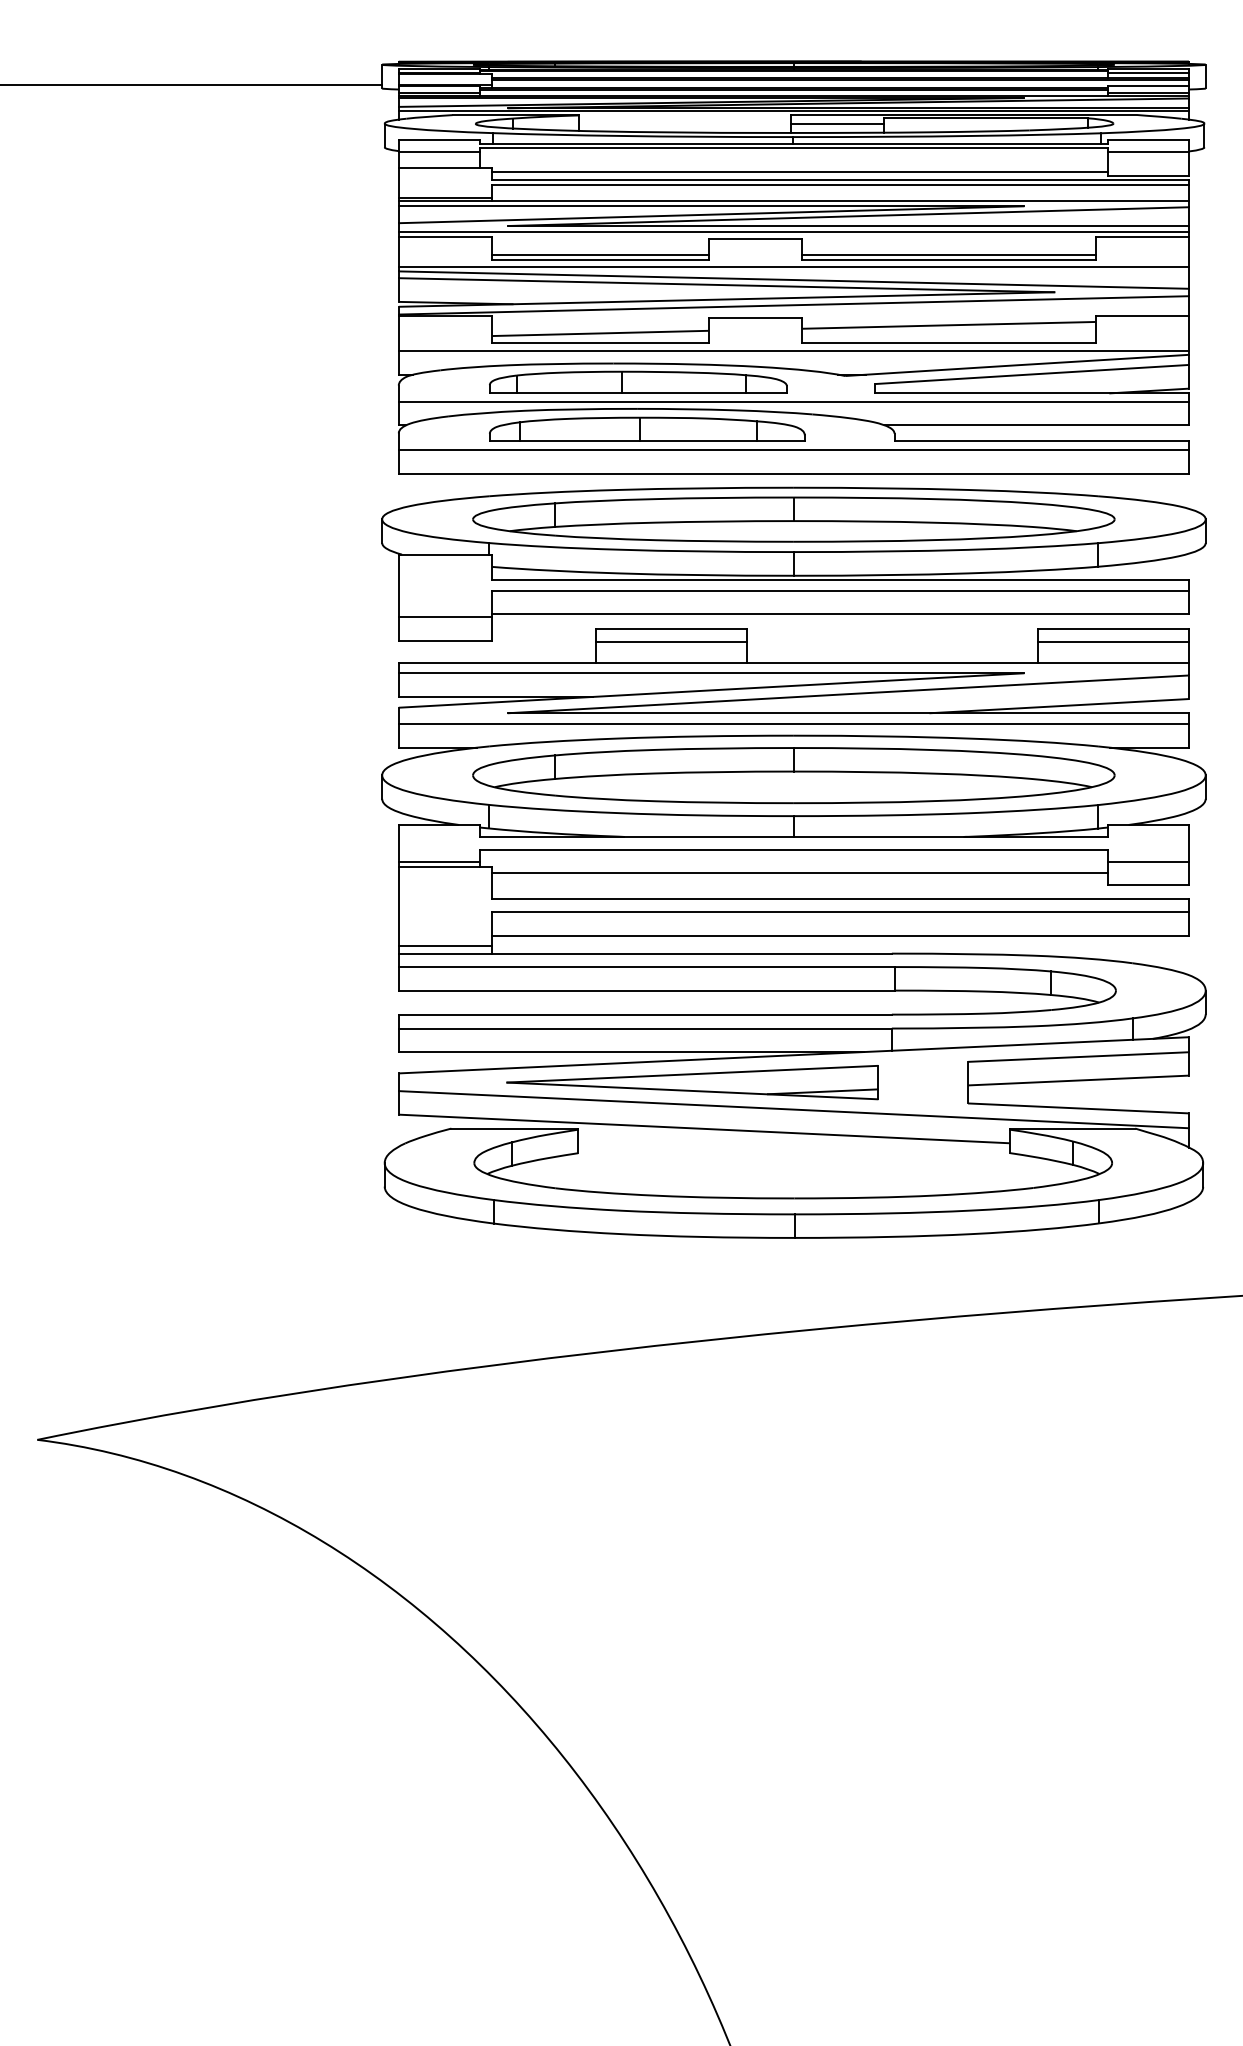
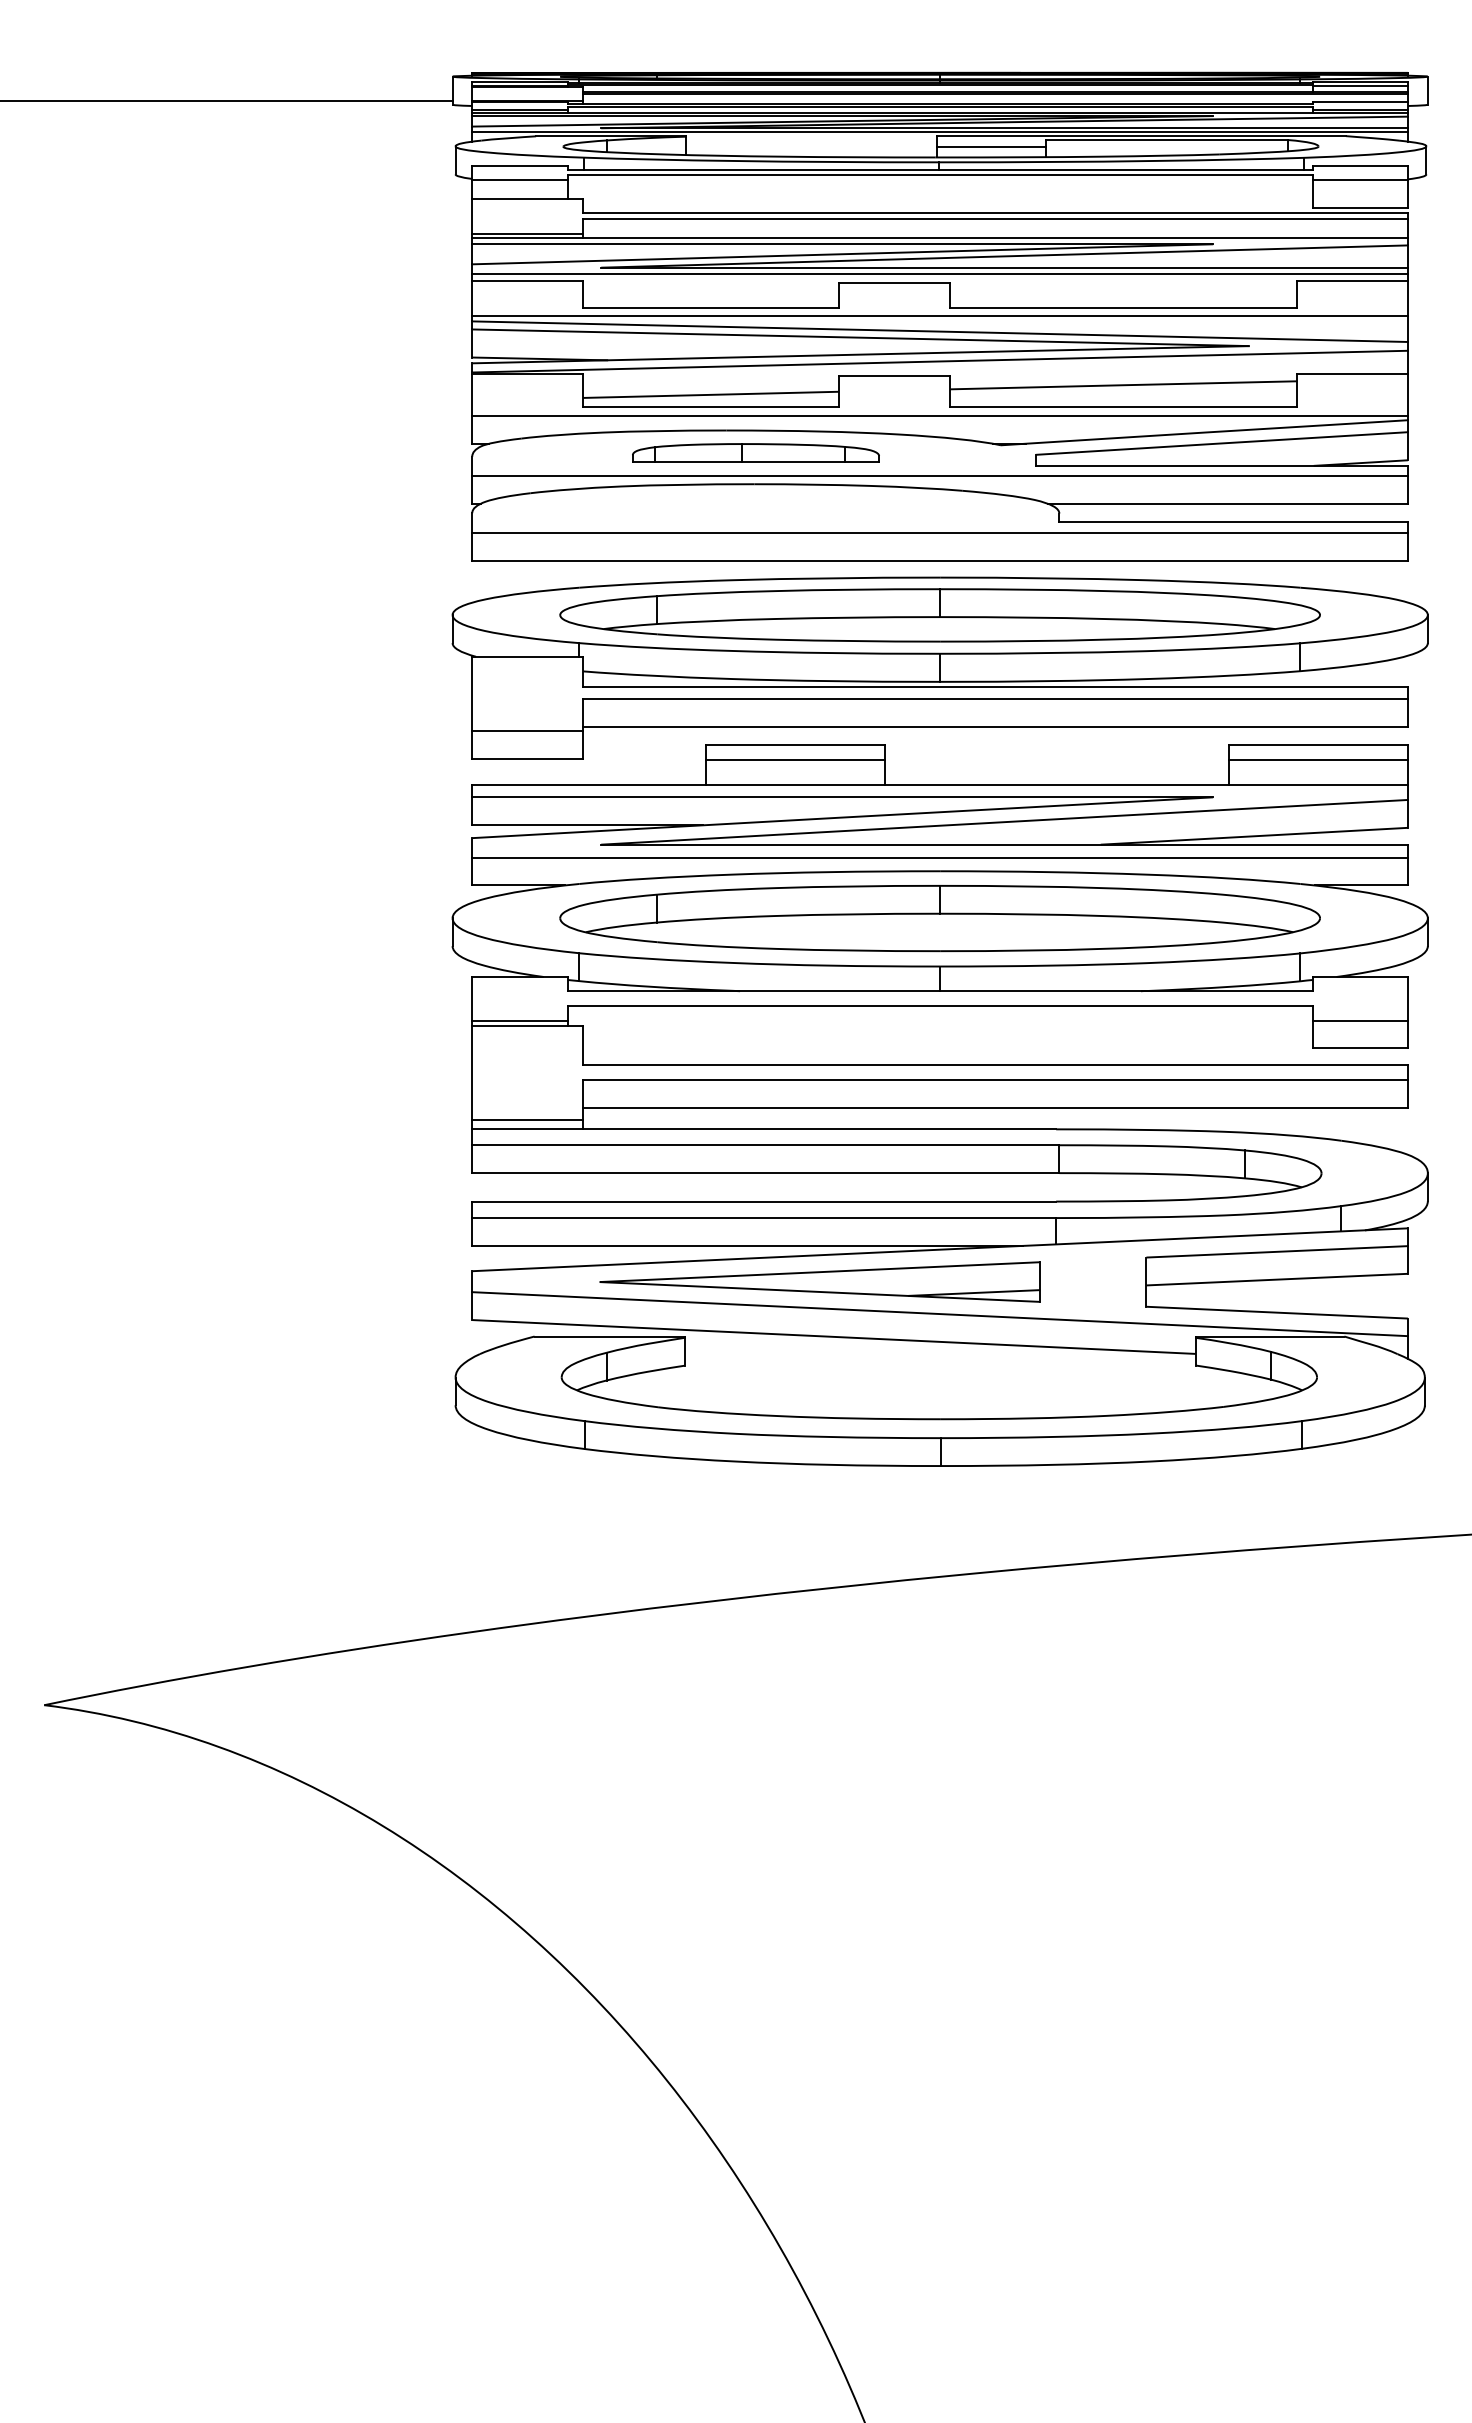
line: (800, 171) -> (947, 203), removed
line: (600, 255) -> (711, 302), removed
line: (948, 255) -> (1123, 302), removed
part: (637, 382) -> (755, 452), size x0.7
part: (647, 428) -> (766, 507), removed
line: (800, 873) -> (947, 1034), removed

